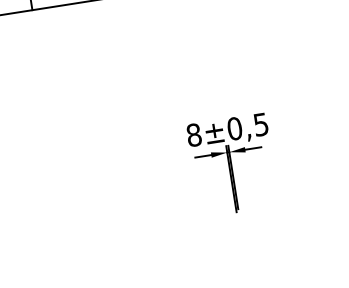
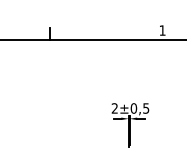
text: (193, 135) -> (114, 108), 8 -> 2

